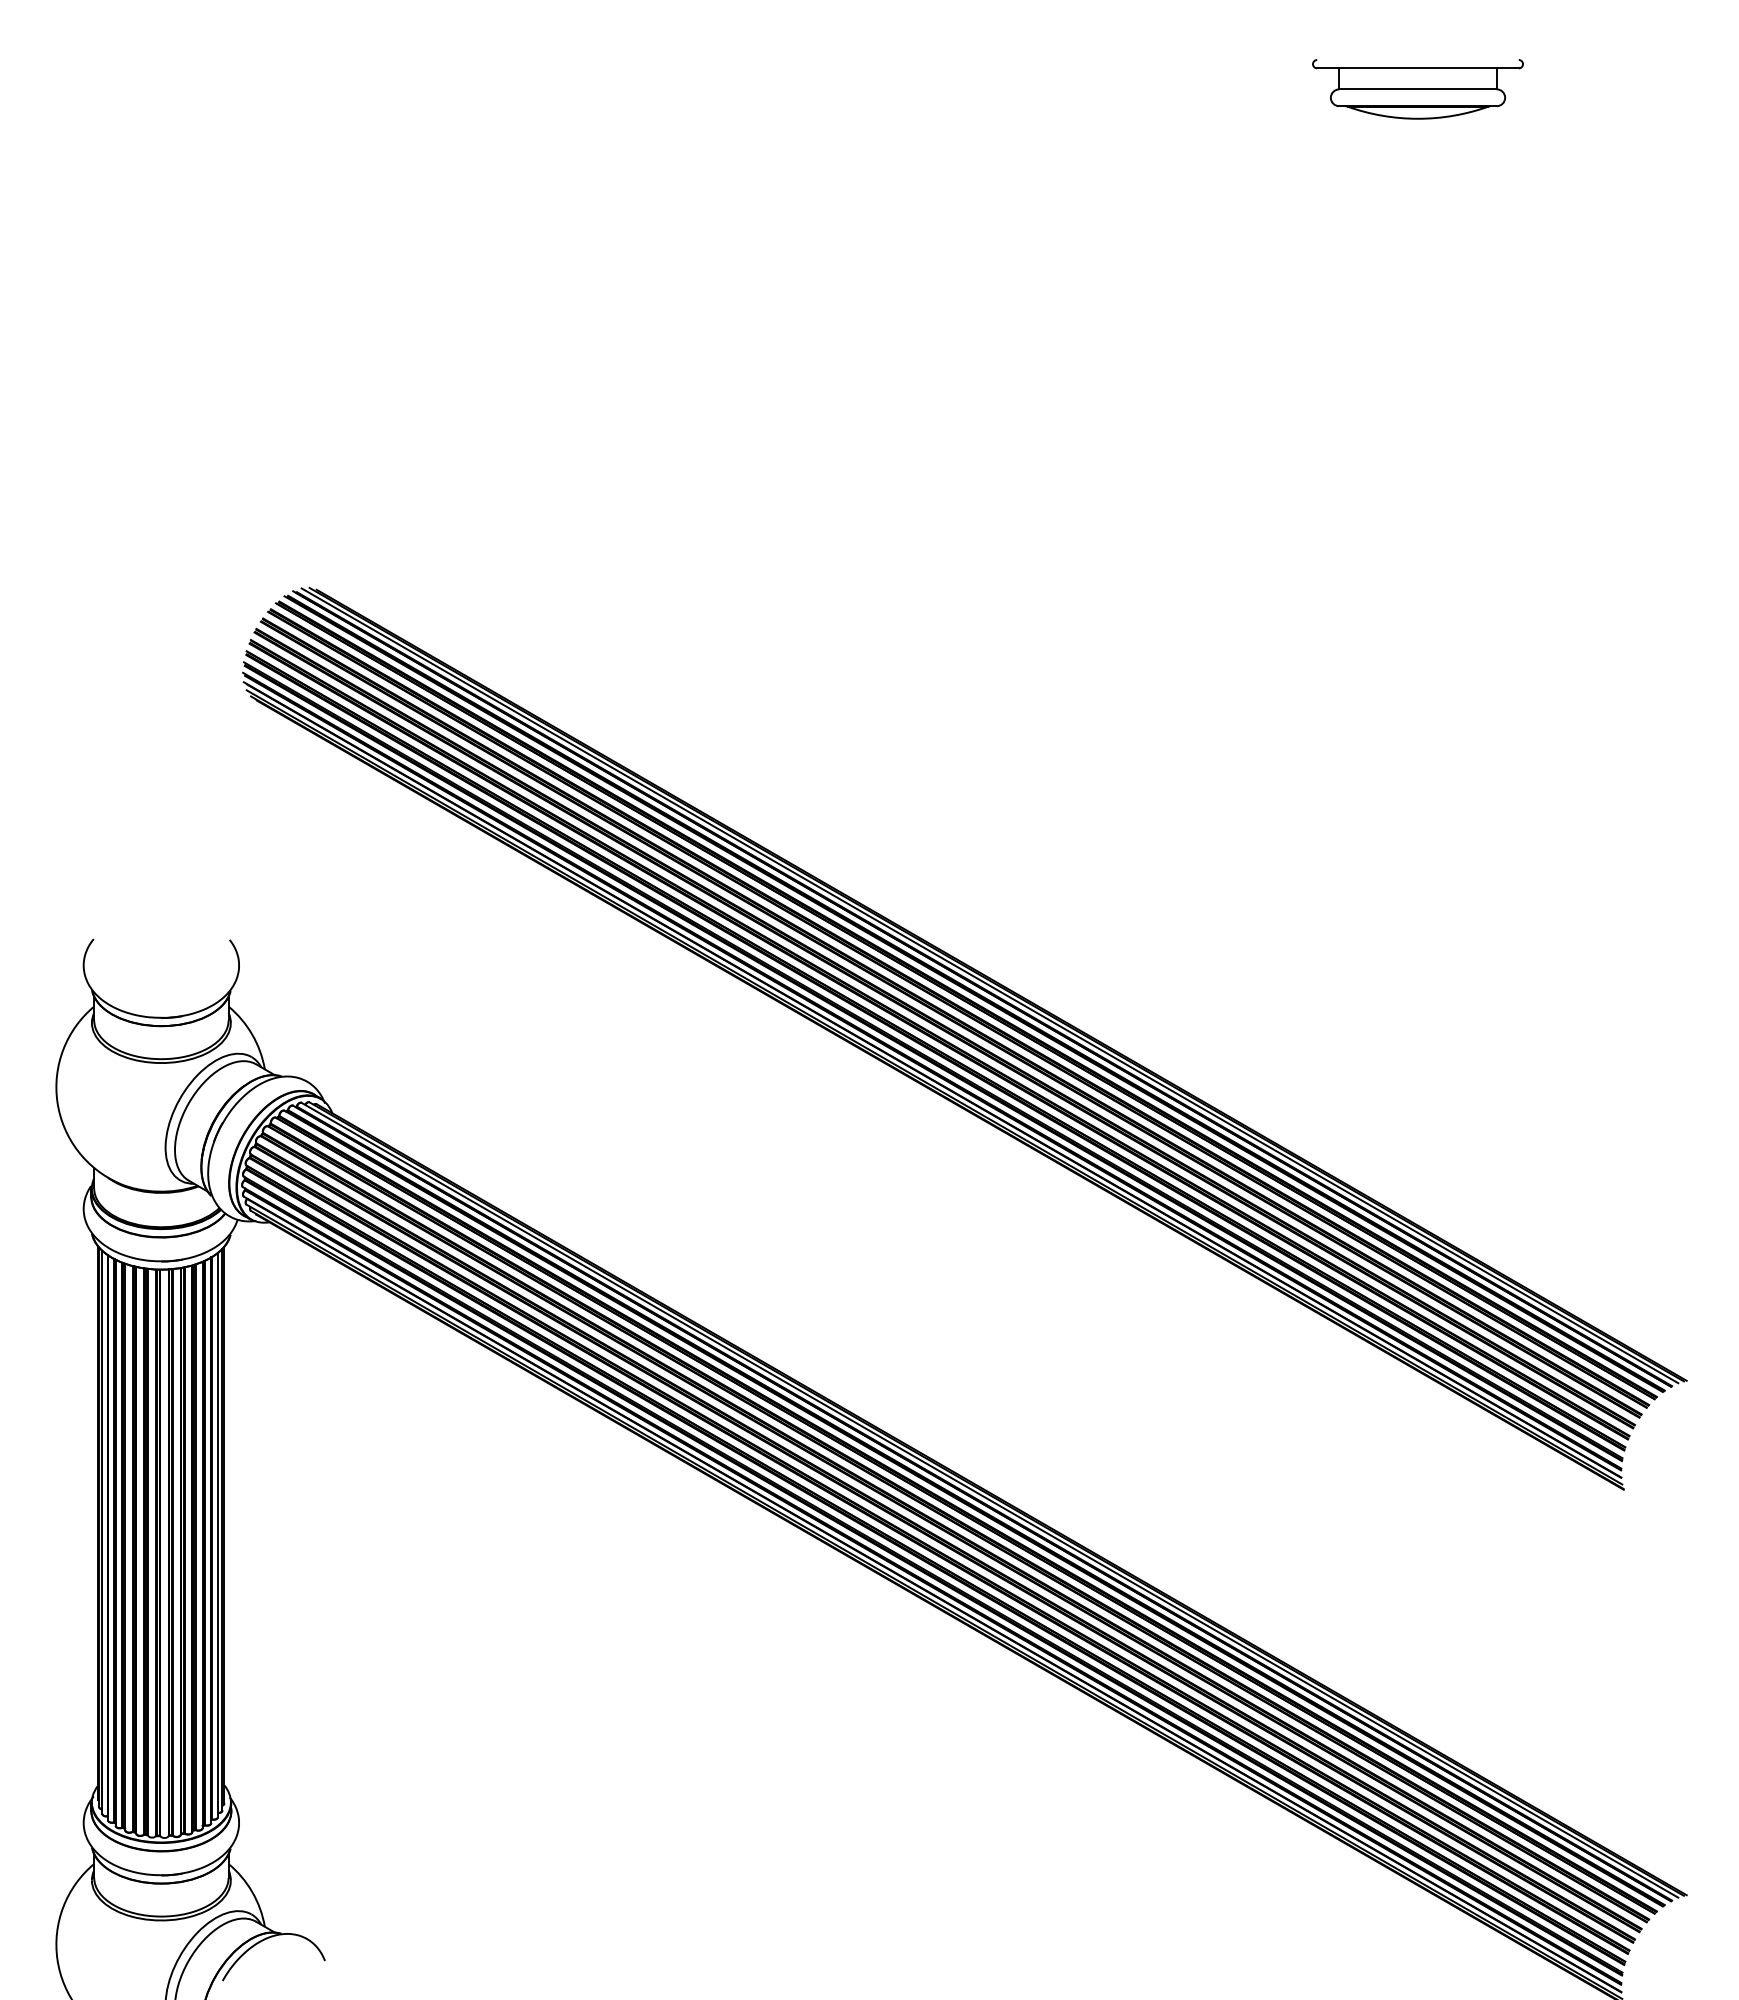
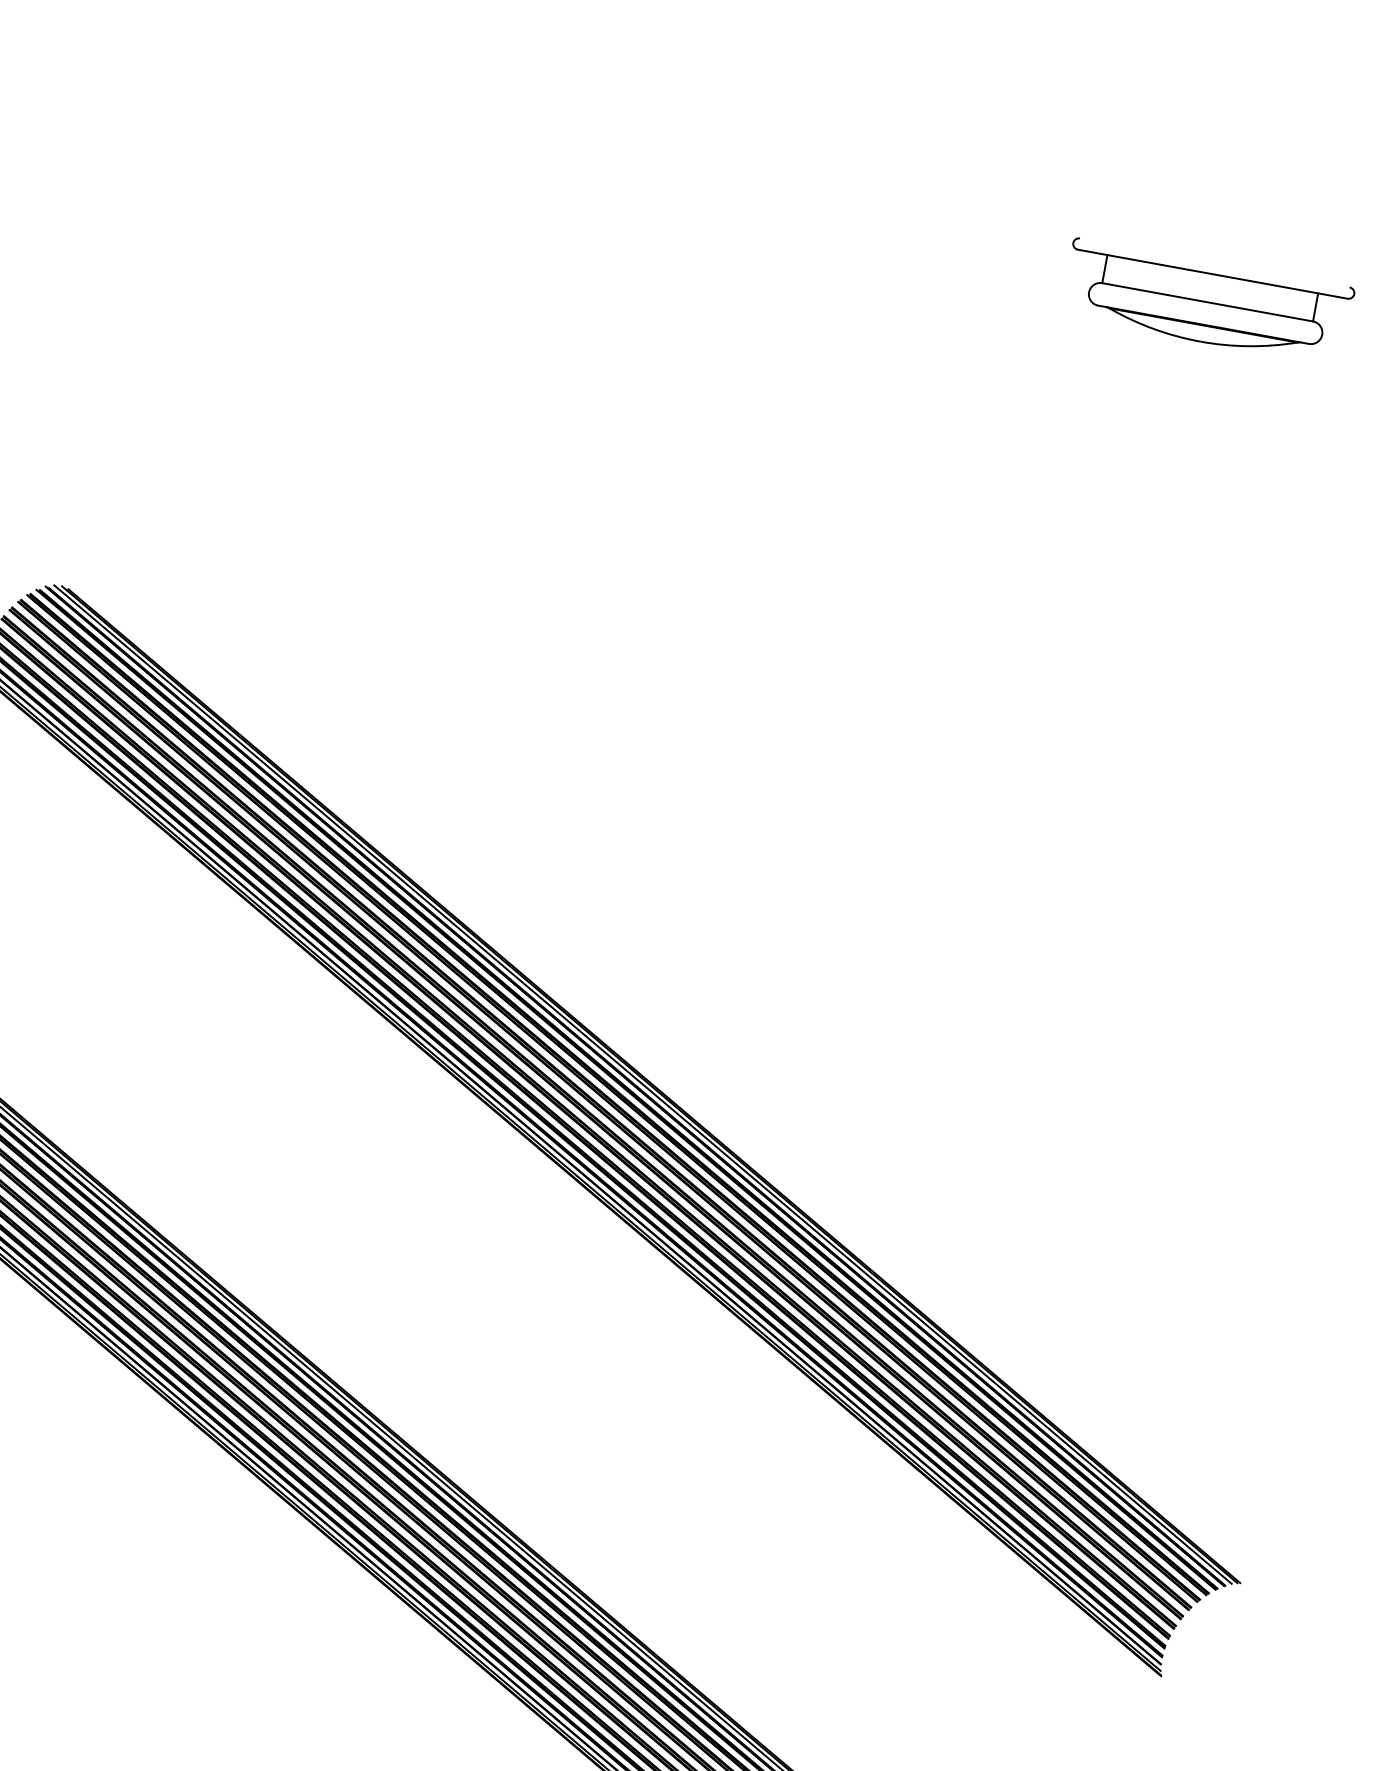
part: (1417, 89) -> (1207, 302), size x1.4

